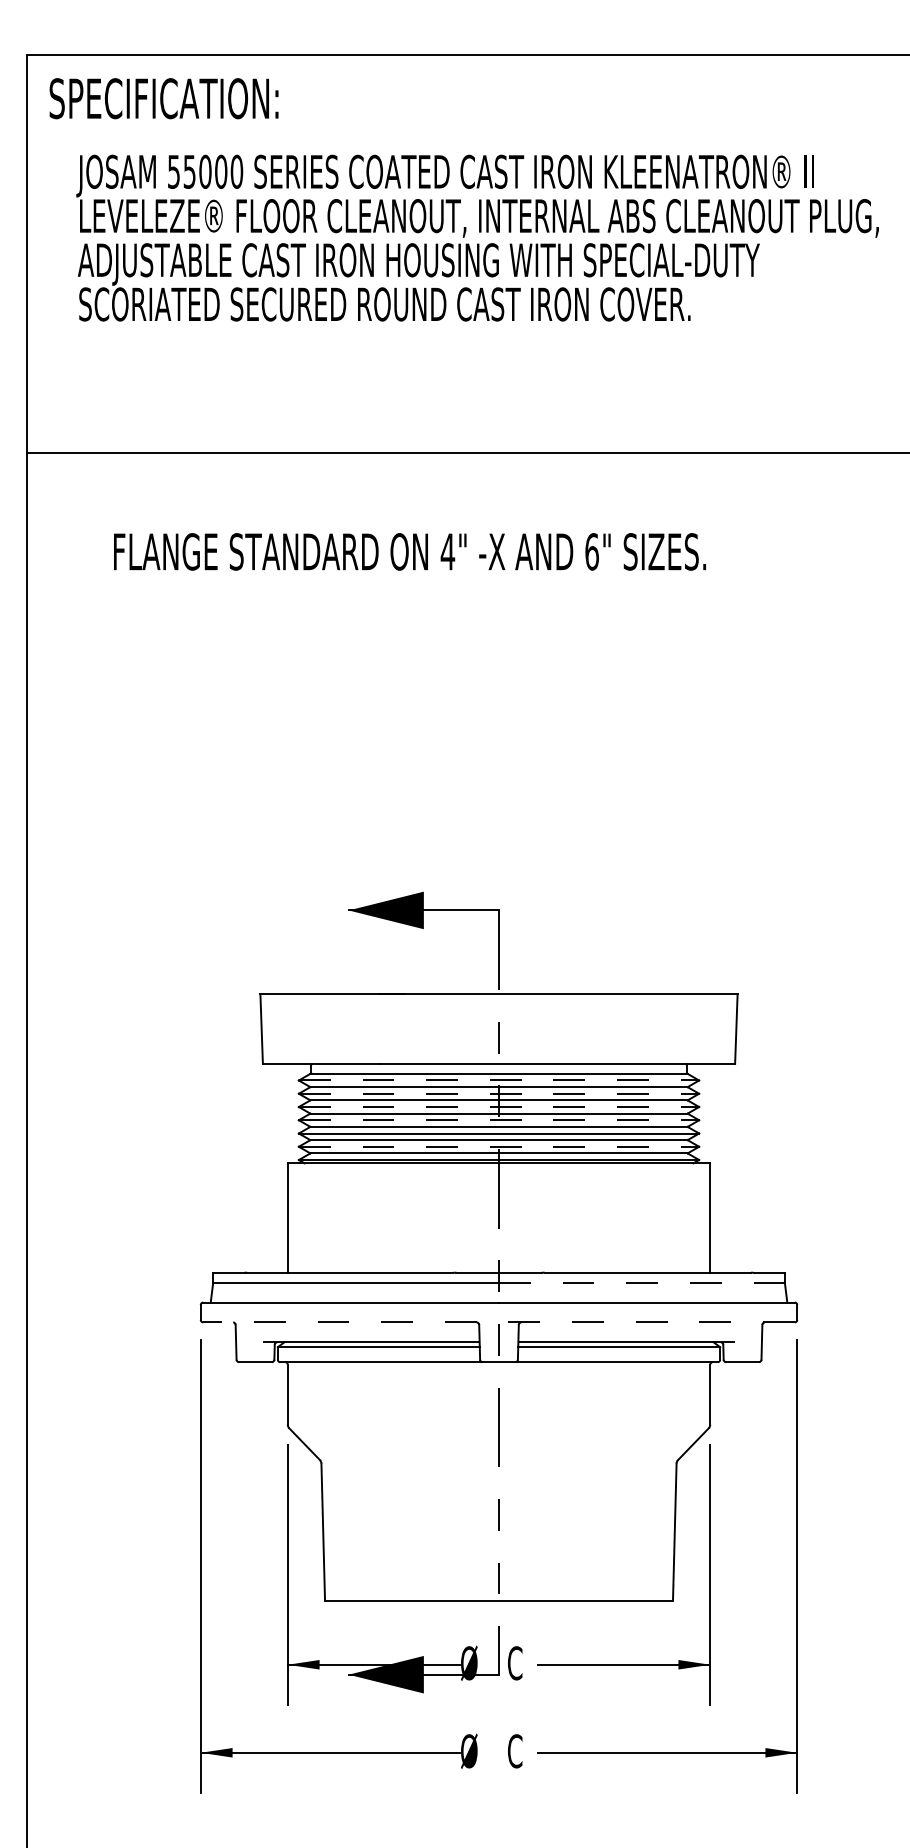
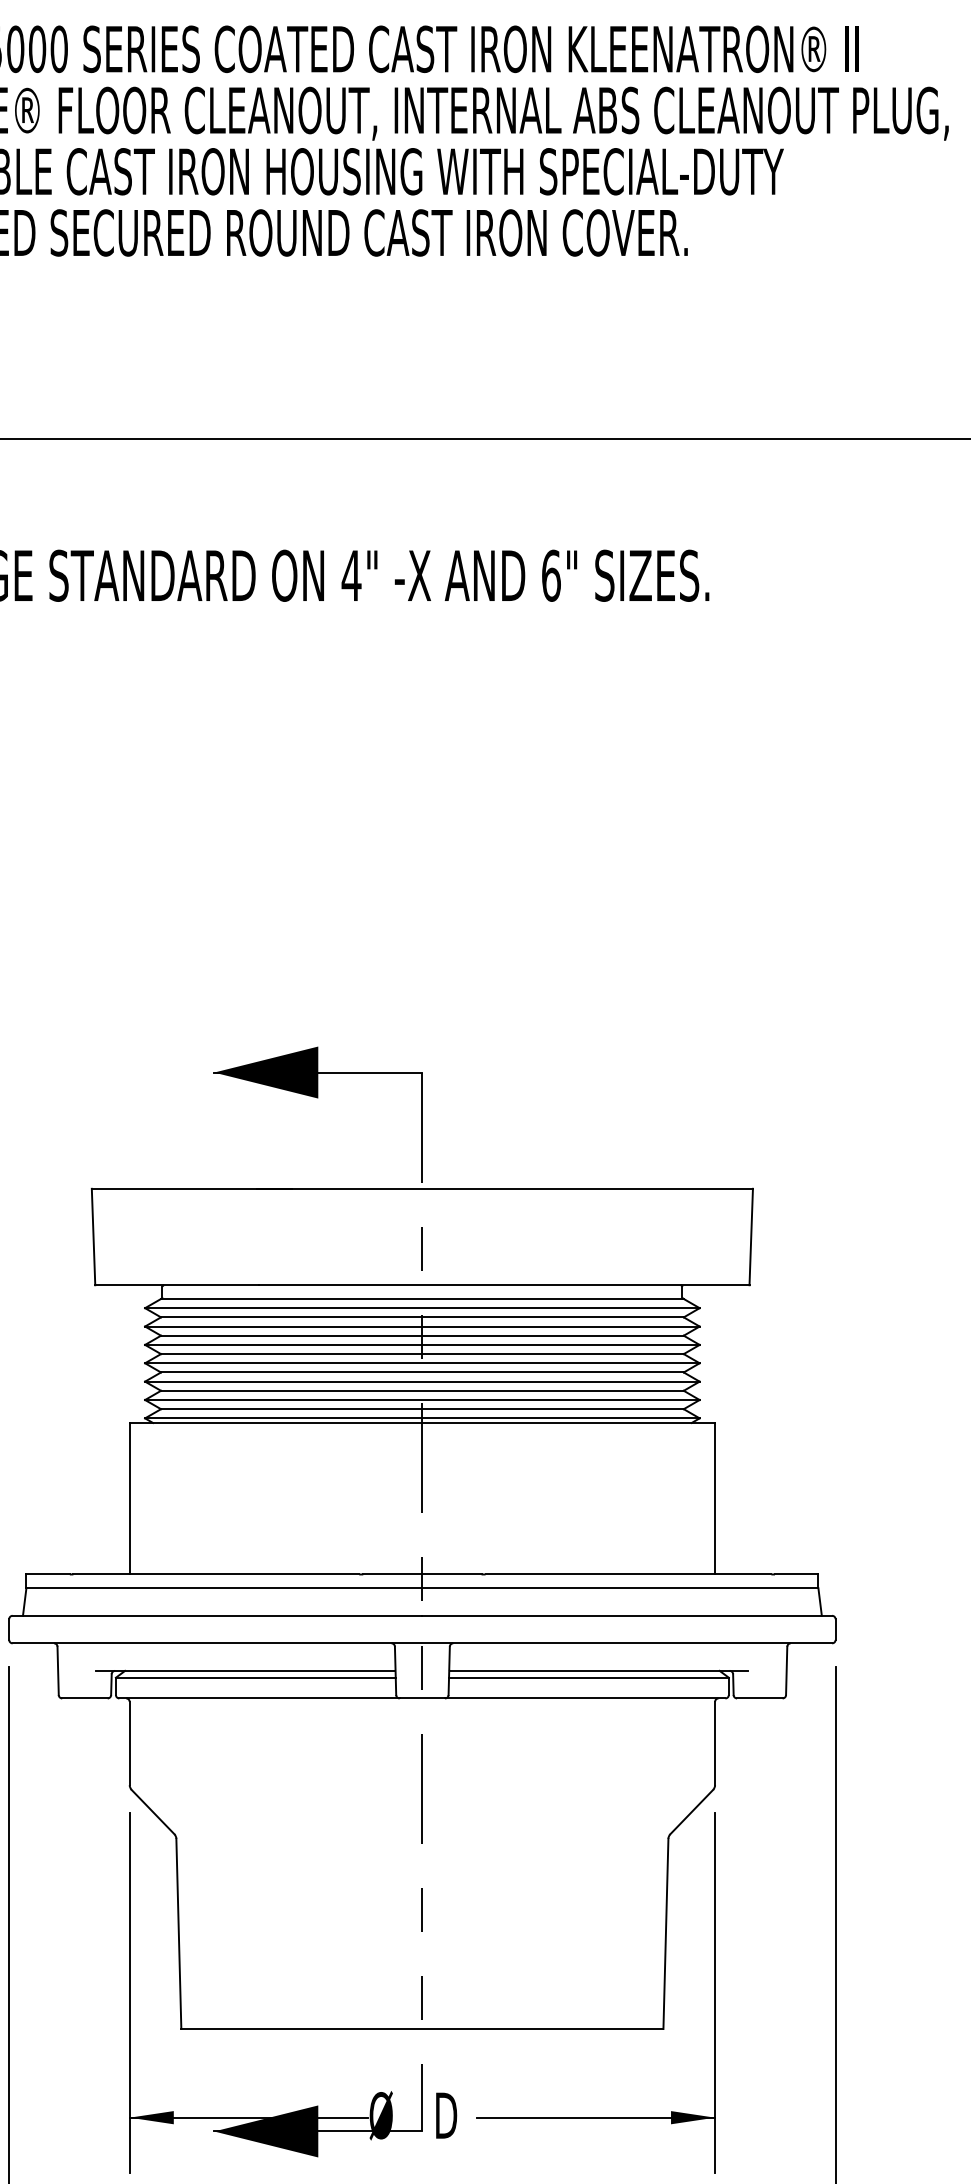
line: (499, 1080) -> (423, 1308), dashed -> solid
line: (499, 1093) -> (423, 1326), dashed -> solid
line: (499, 1107) -> (423, 1345), dashed -> solid
line: (499, 1120) -> (423, 1363), dashed -> solid
line: (499, 1146) -> (423, 1399), dashed -> solid
line: (641, 1282) -> (619, 1588), dashed -> solid
line: (499, 1322) -> (423, 1643), dashed -> solid
text: (516, 1663) -> (446, 2115), C -> D

